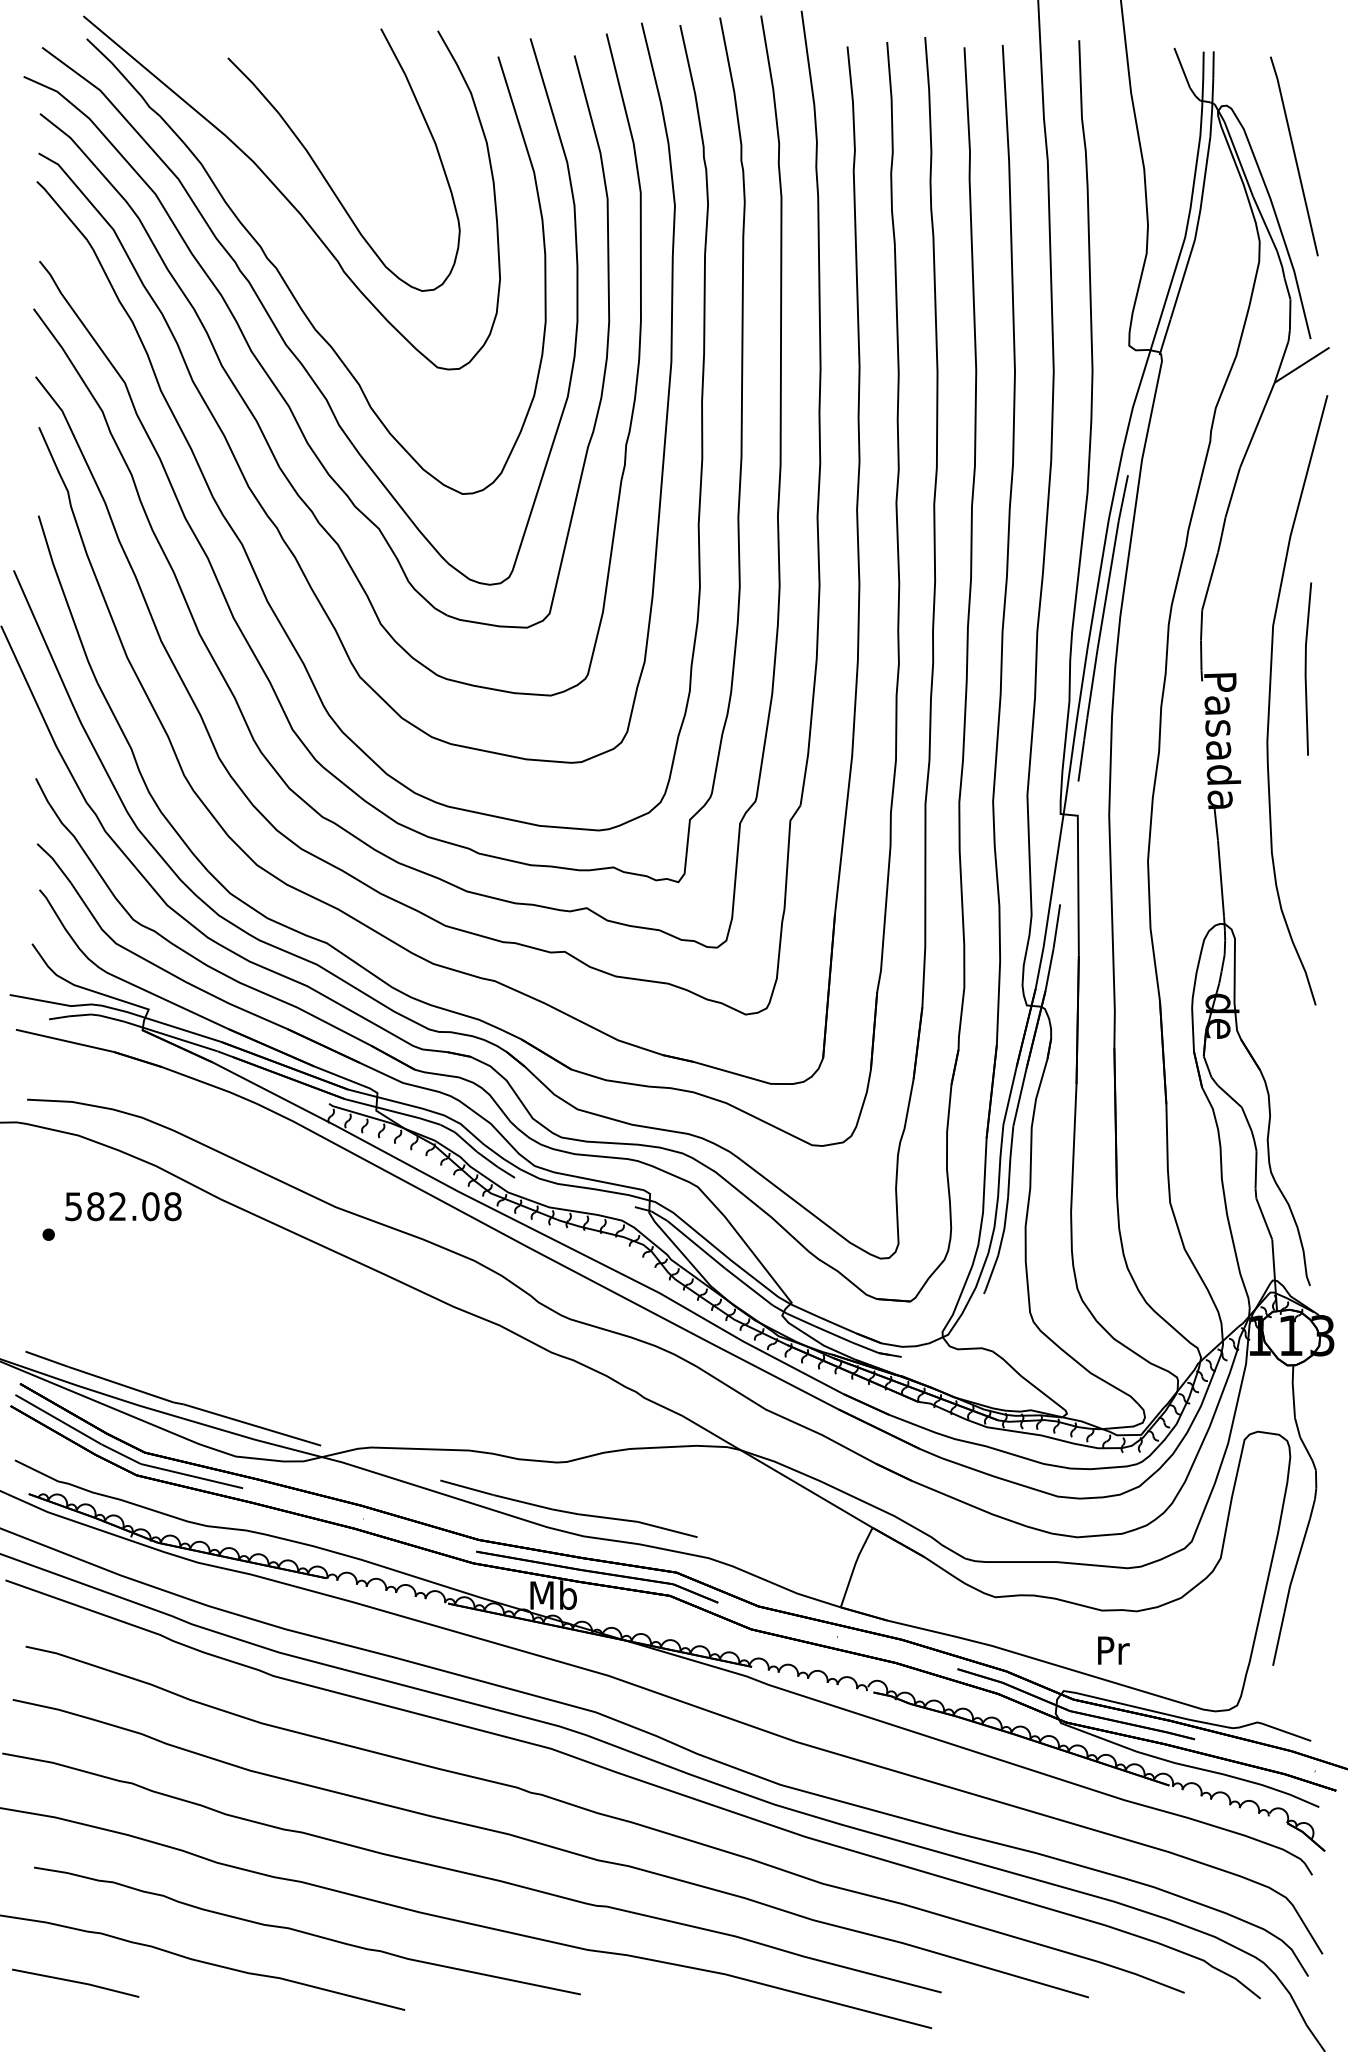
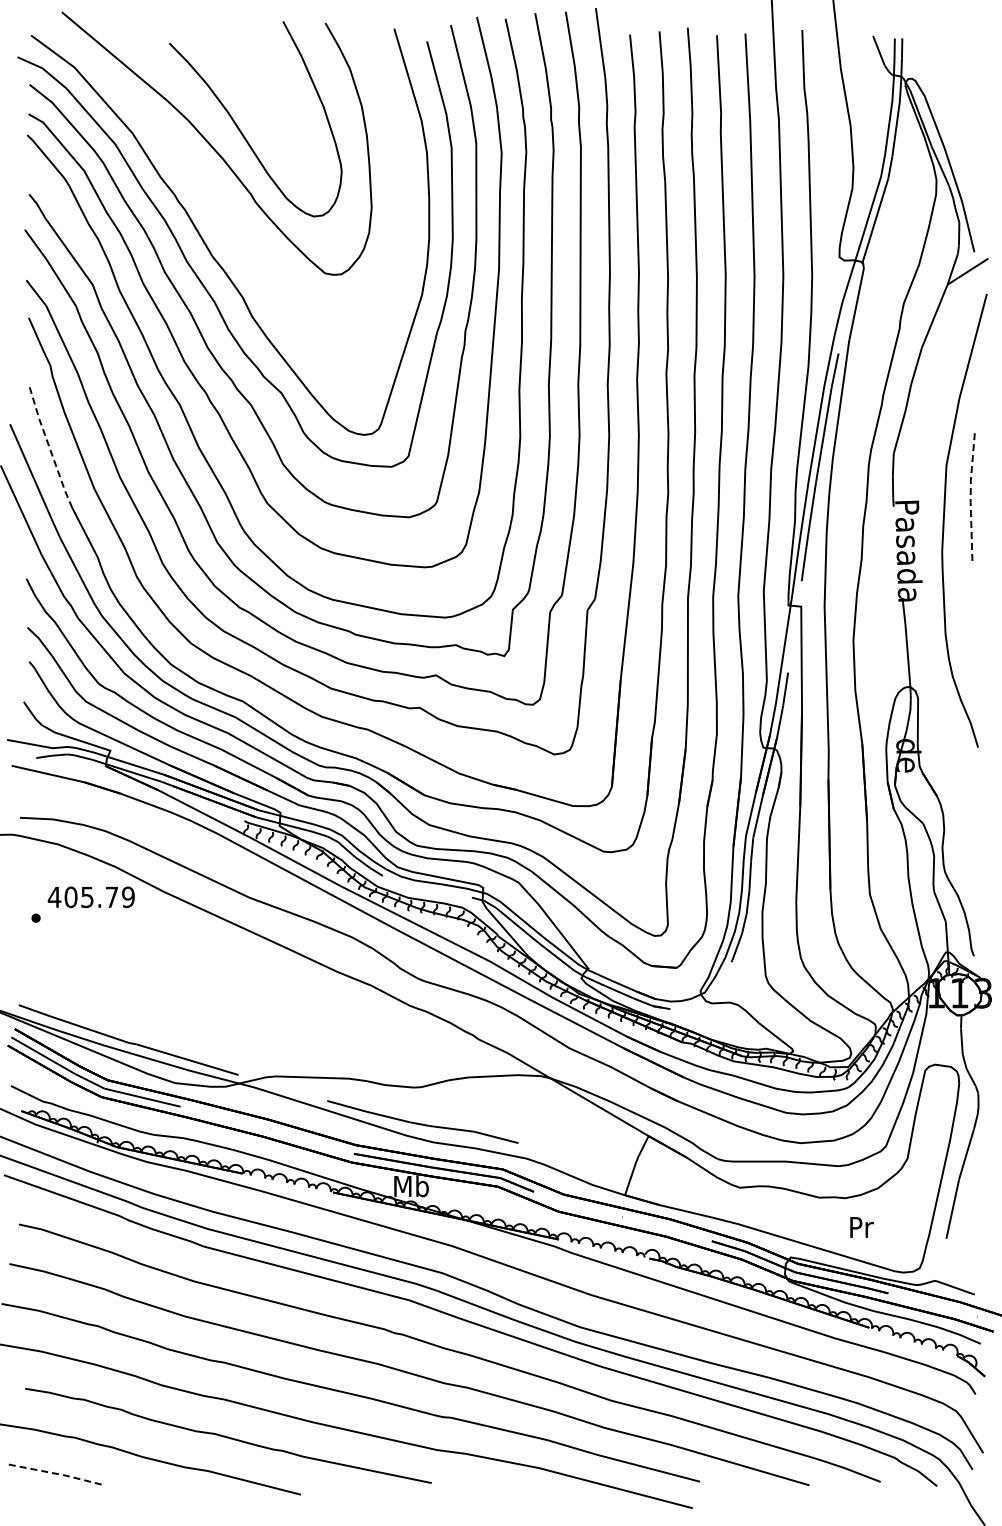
line: (1294, 156) -> (962, 116), removed
curve: (287, 282) -> (213, 210), removed
line: (65, 598) -> (48, 445), solid -> dashed
line: (1305, 668) -> (970, 497), solid -> dashed
text: (121, 1206) -> (90, 897), 582.08 -> 405.79
text: (1113, 1650) -> (861, 1227), moved
line: (77, 1981) -> (57, 1473), solid -> dashed

